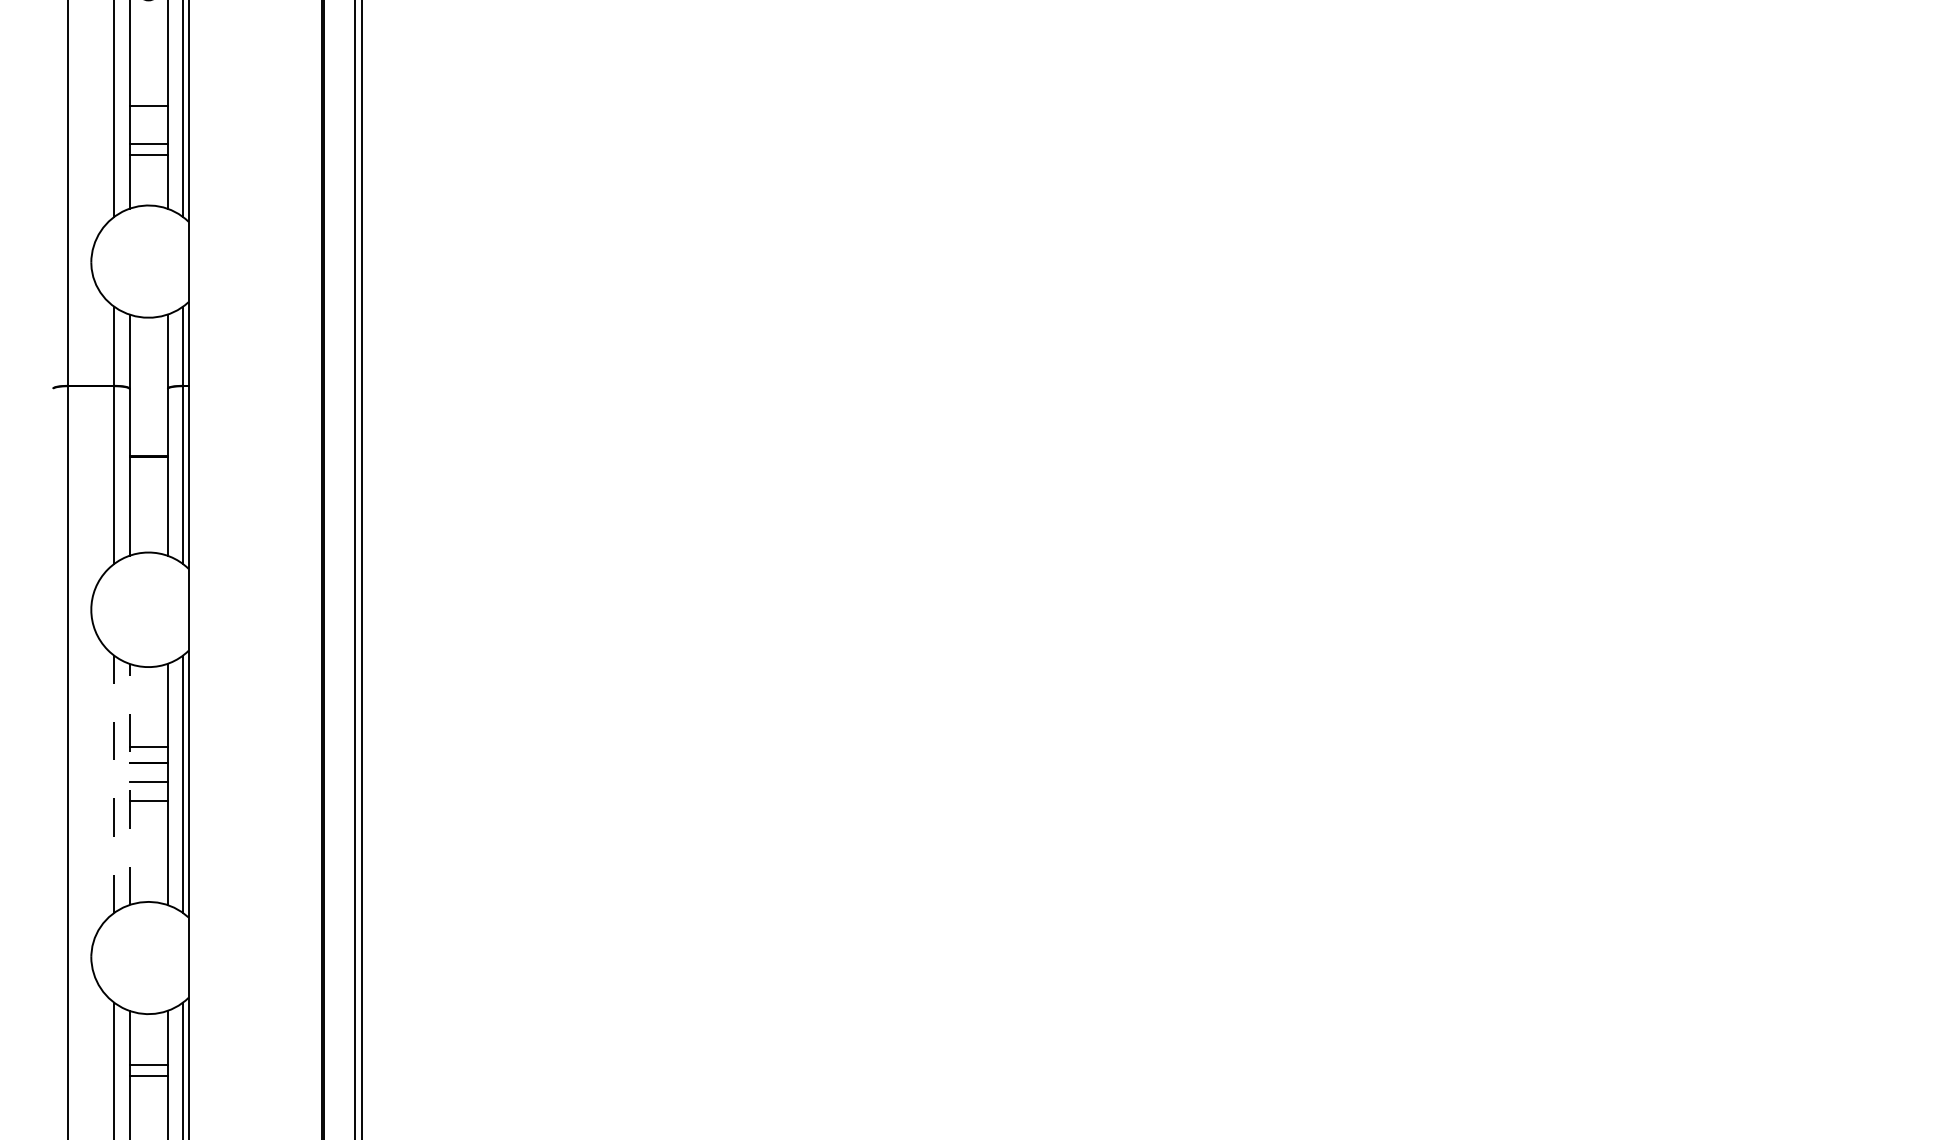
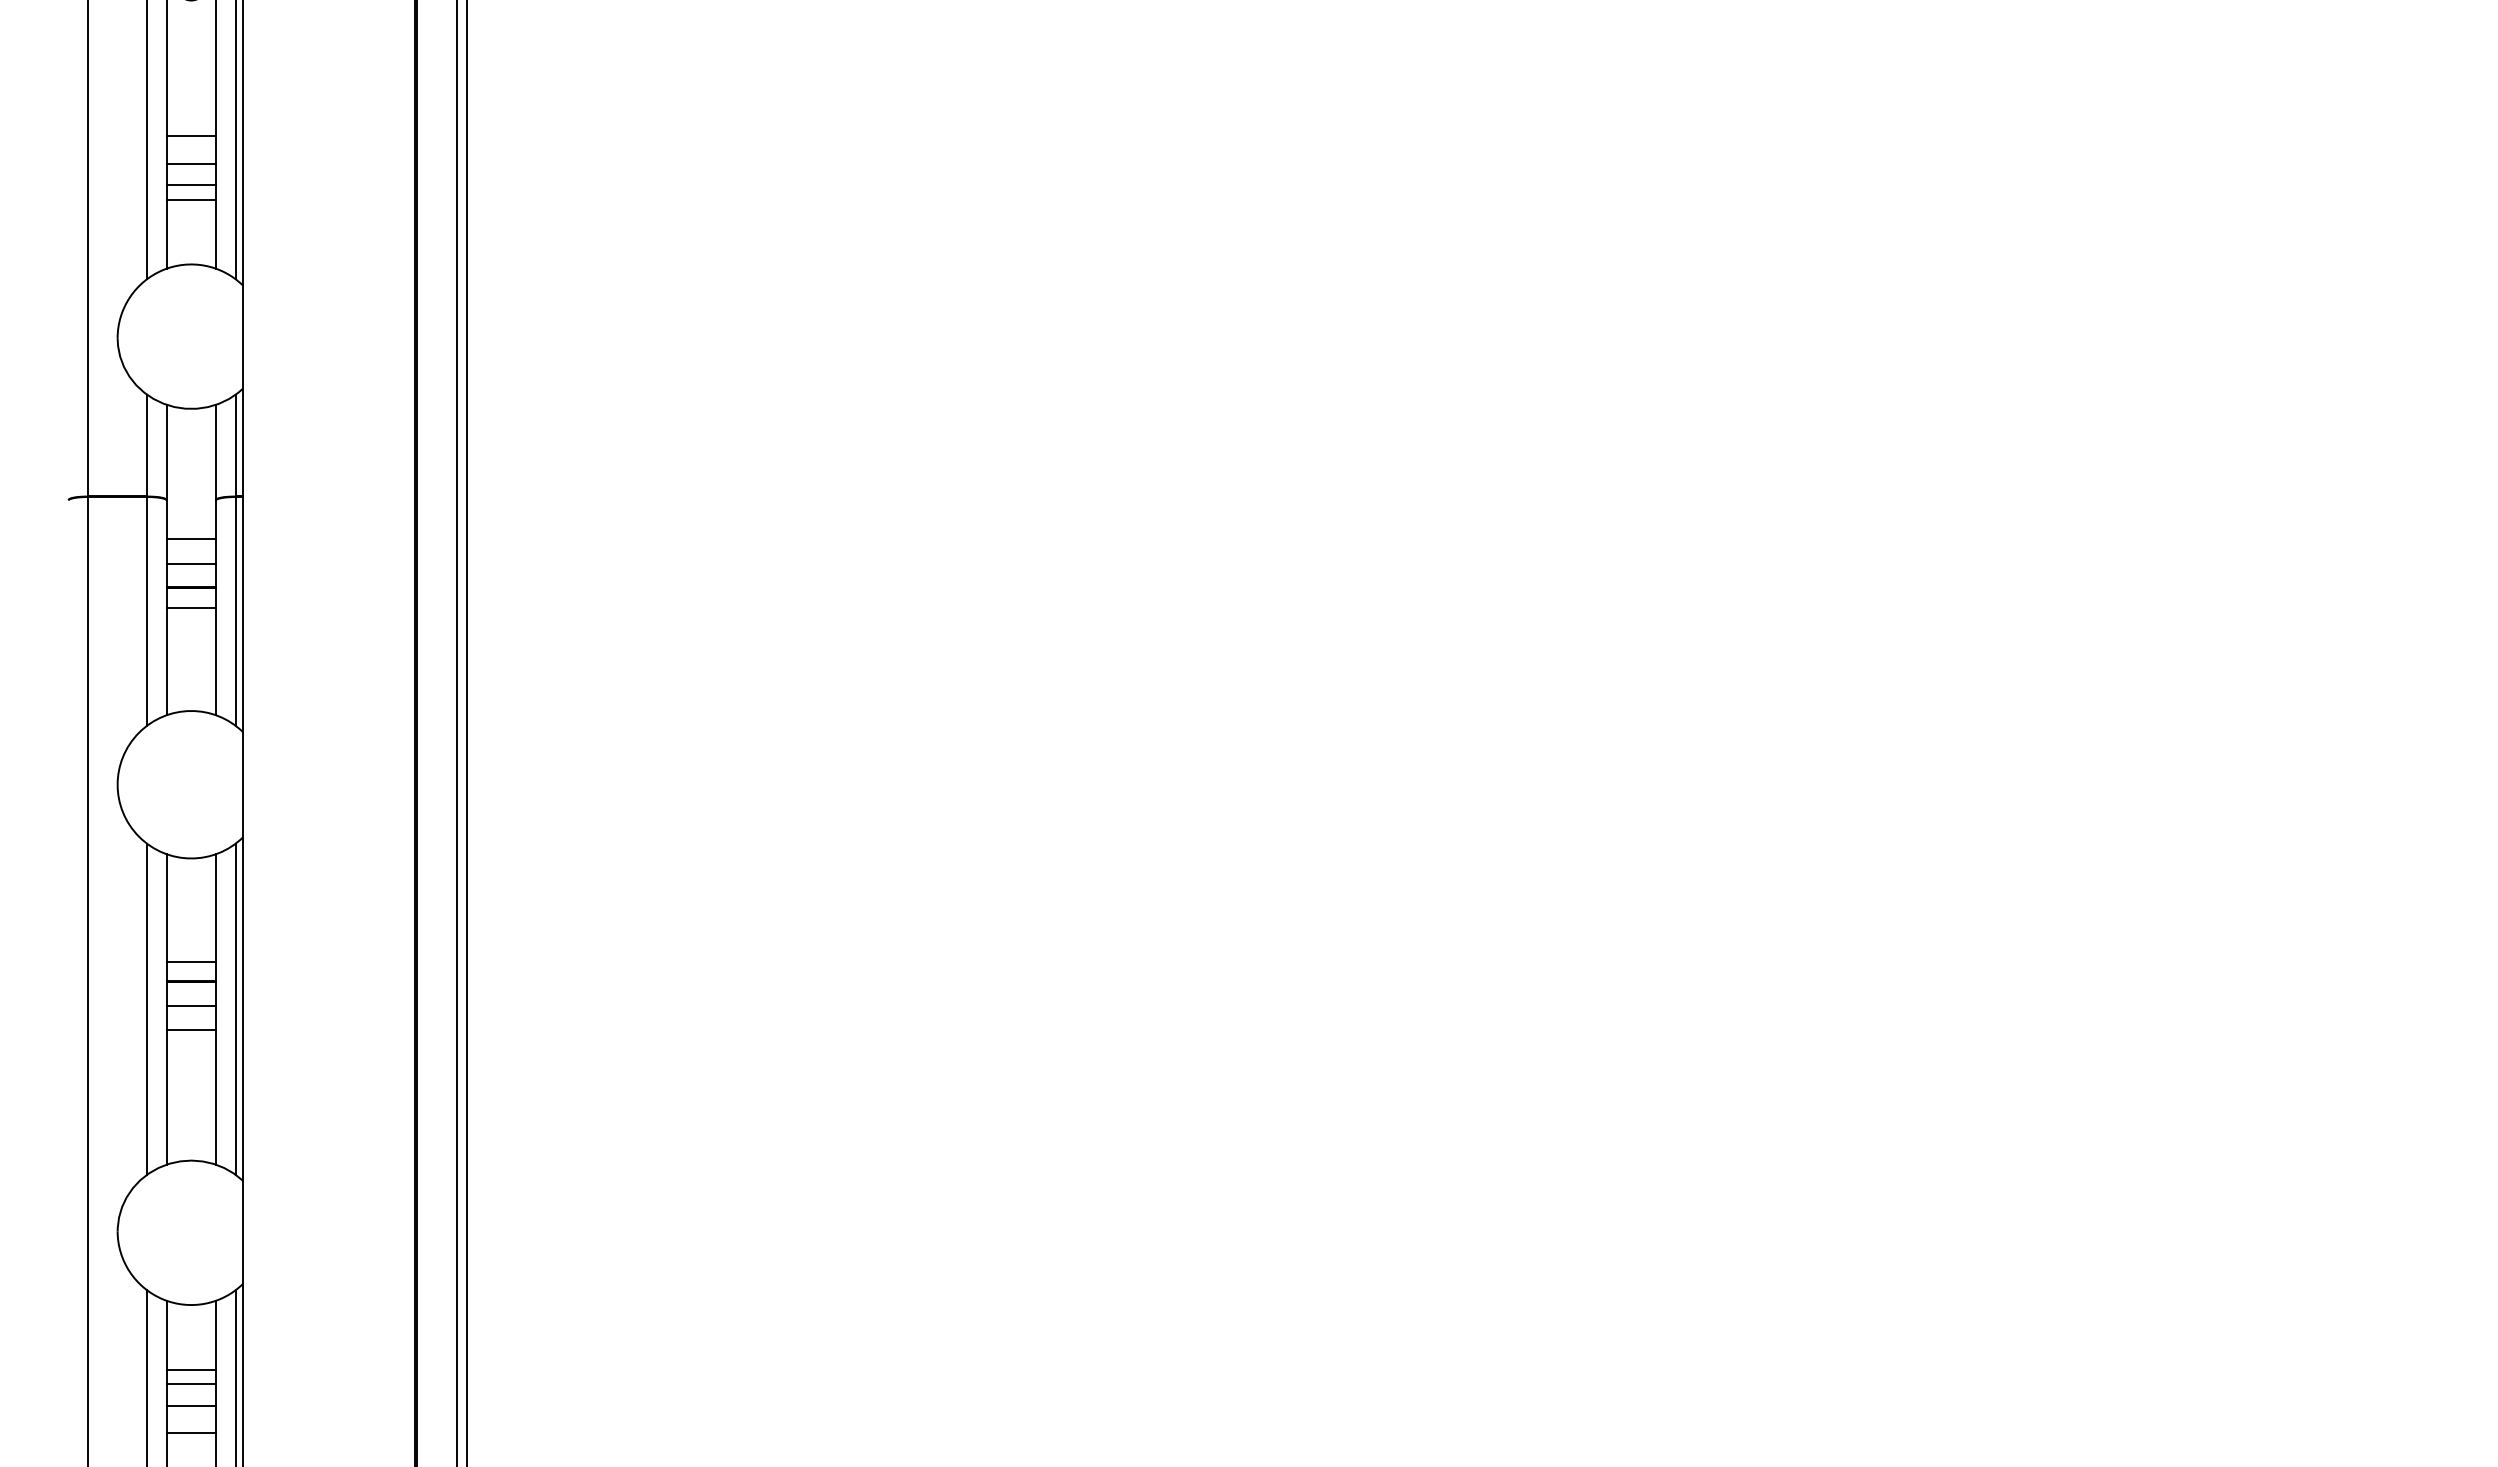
line: (147, 127) -> (190, 163), added
line: (147, 419) -> (190, 539), added
line: (147, 437) -> (190, 563), added
line: (147, 472) -> (190, 607), added
line: (129, 783) -> (166, 1008), dashed -> solid
line: (114, 784) -> (147, 1009), dashed -> solid
line: (147, 1092) -> (190, 1405), added
line: (147, 1113) -> (190, 1433), added

